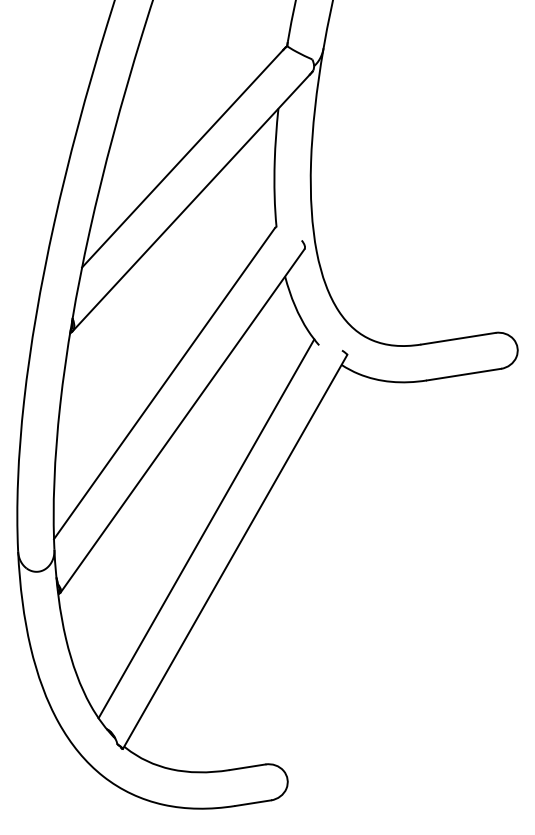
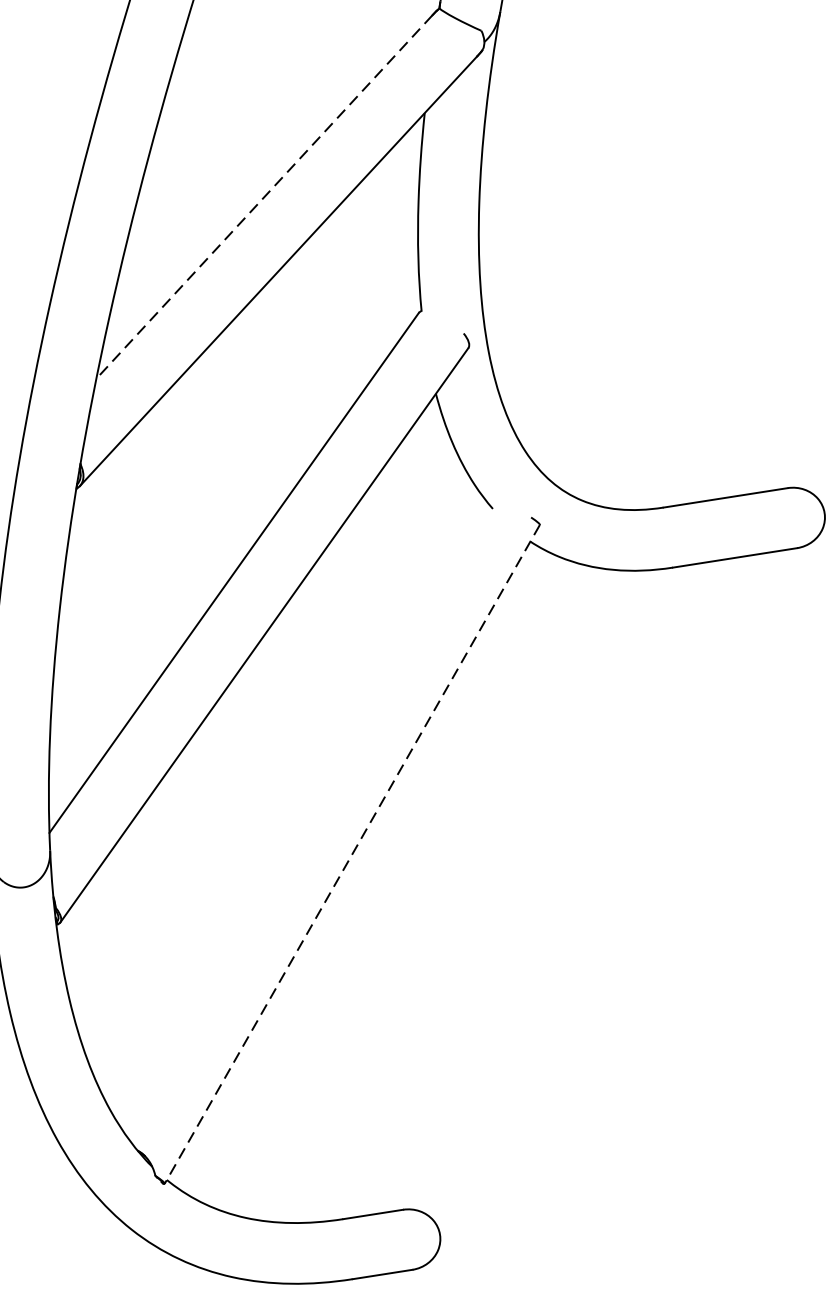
line: (182, 159) -> (264, 198), solid -> dashed
line: (206, 528) -> (304, 815), removed
line: (235, 551) -> (352, 853), solid -> dashed

